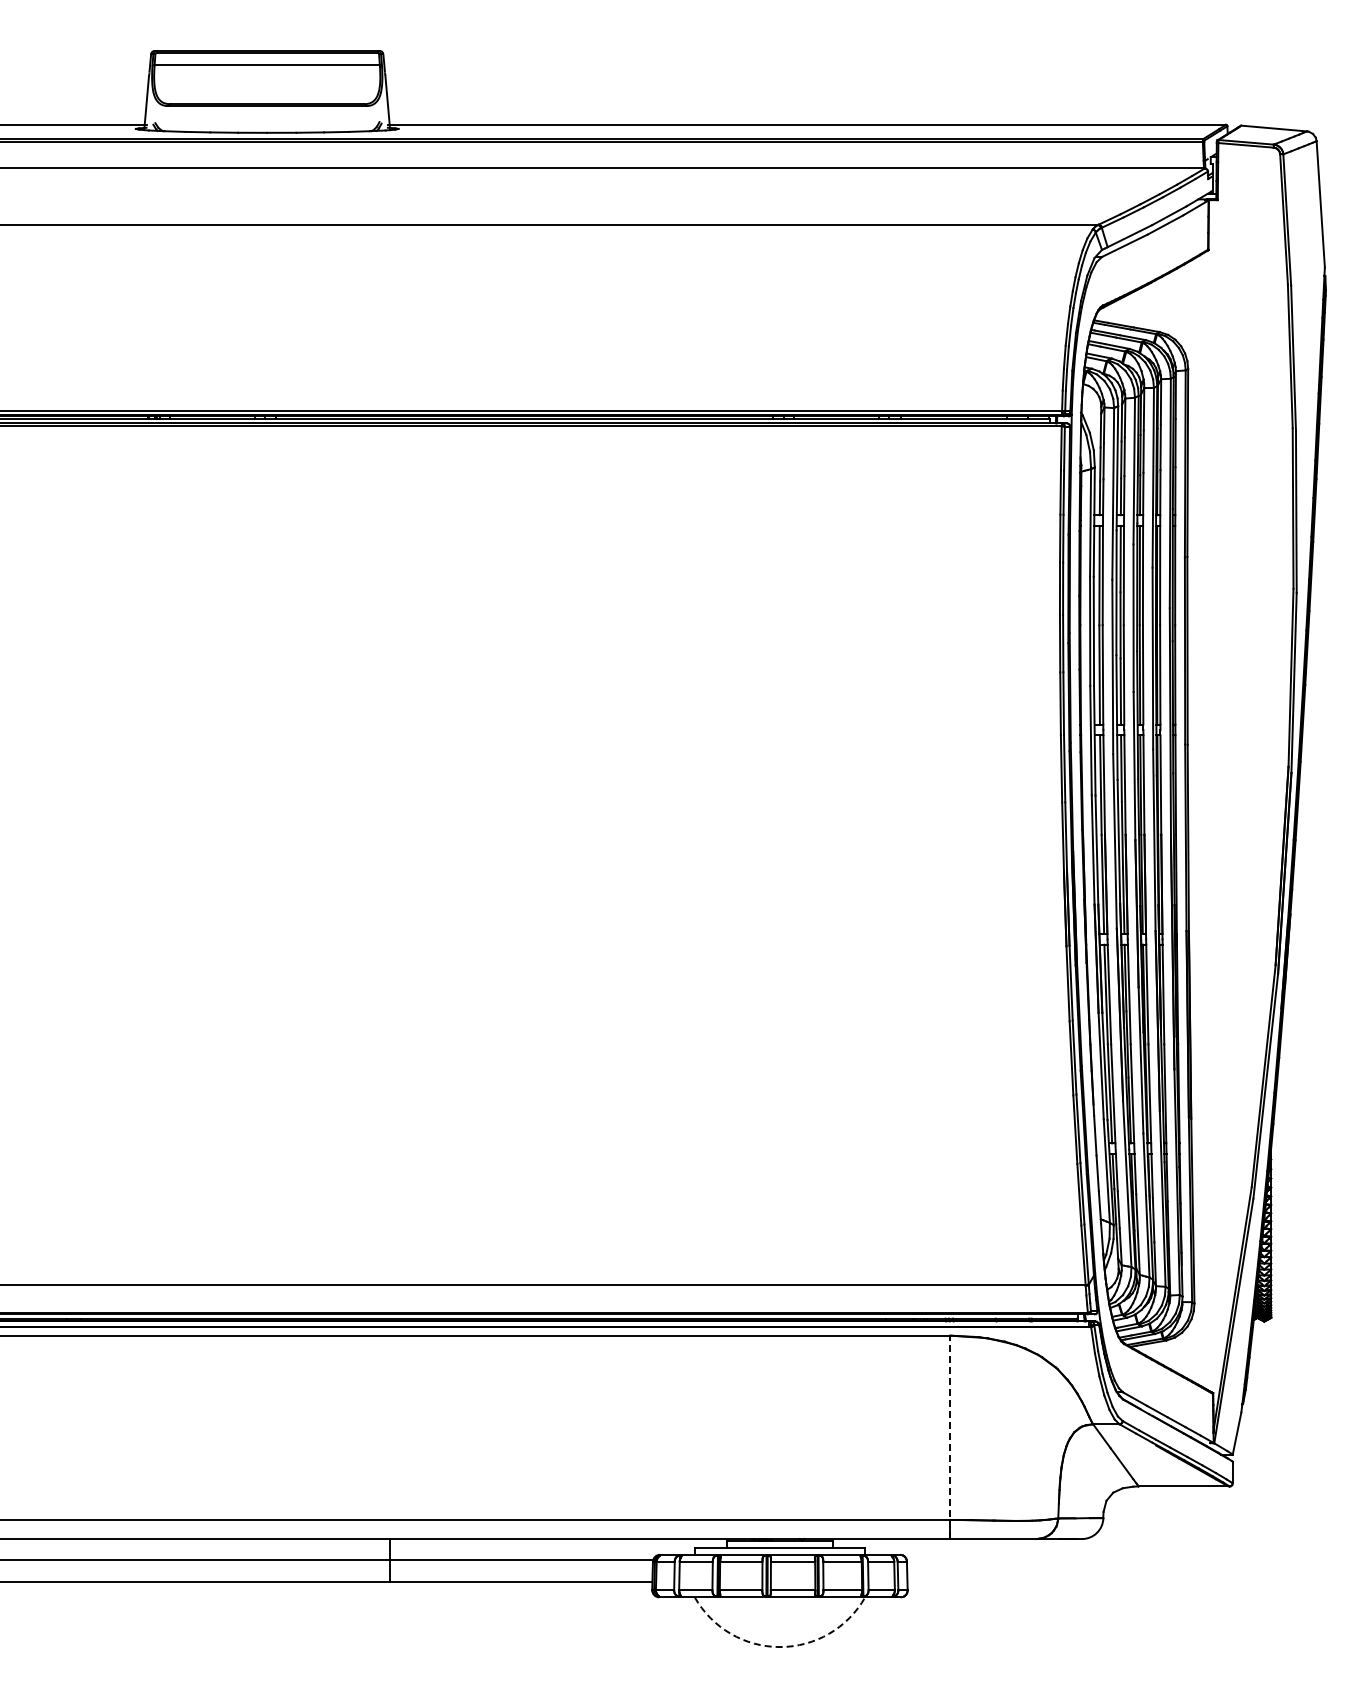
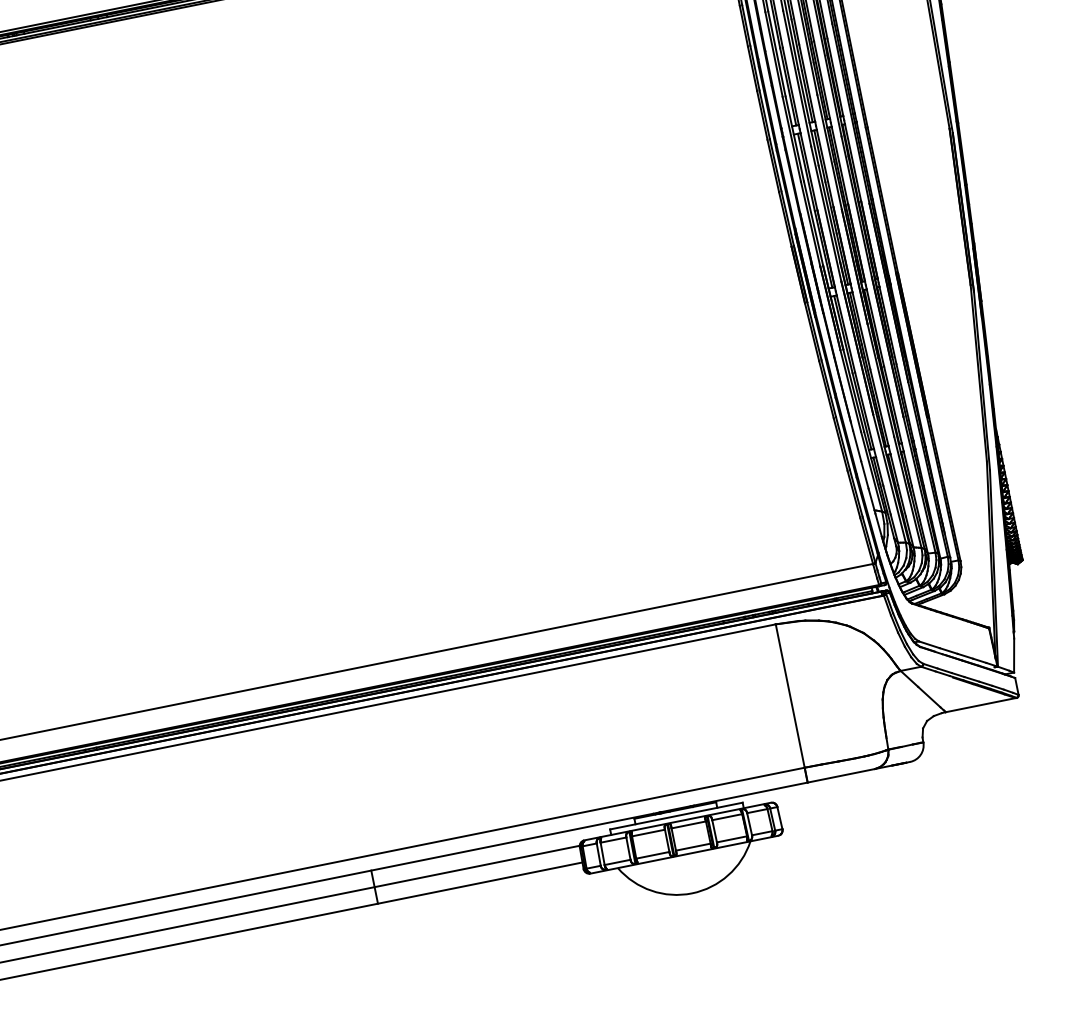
line: (950, 1437) -> (791, 703), dashed -> solid
arc: (779, 1647) -> (691, 893), dashed -> solid

